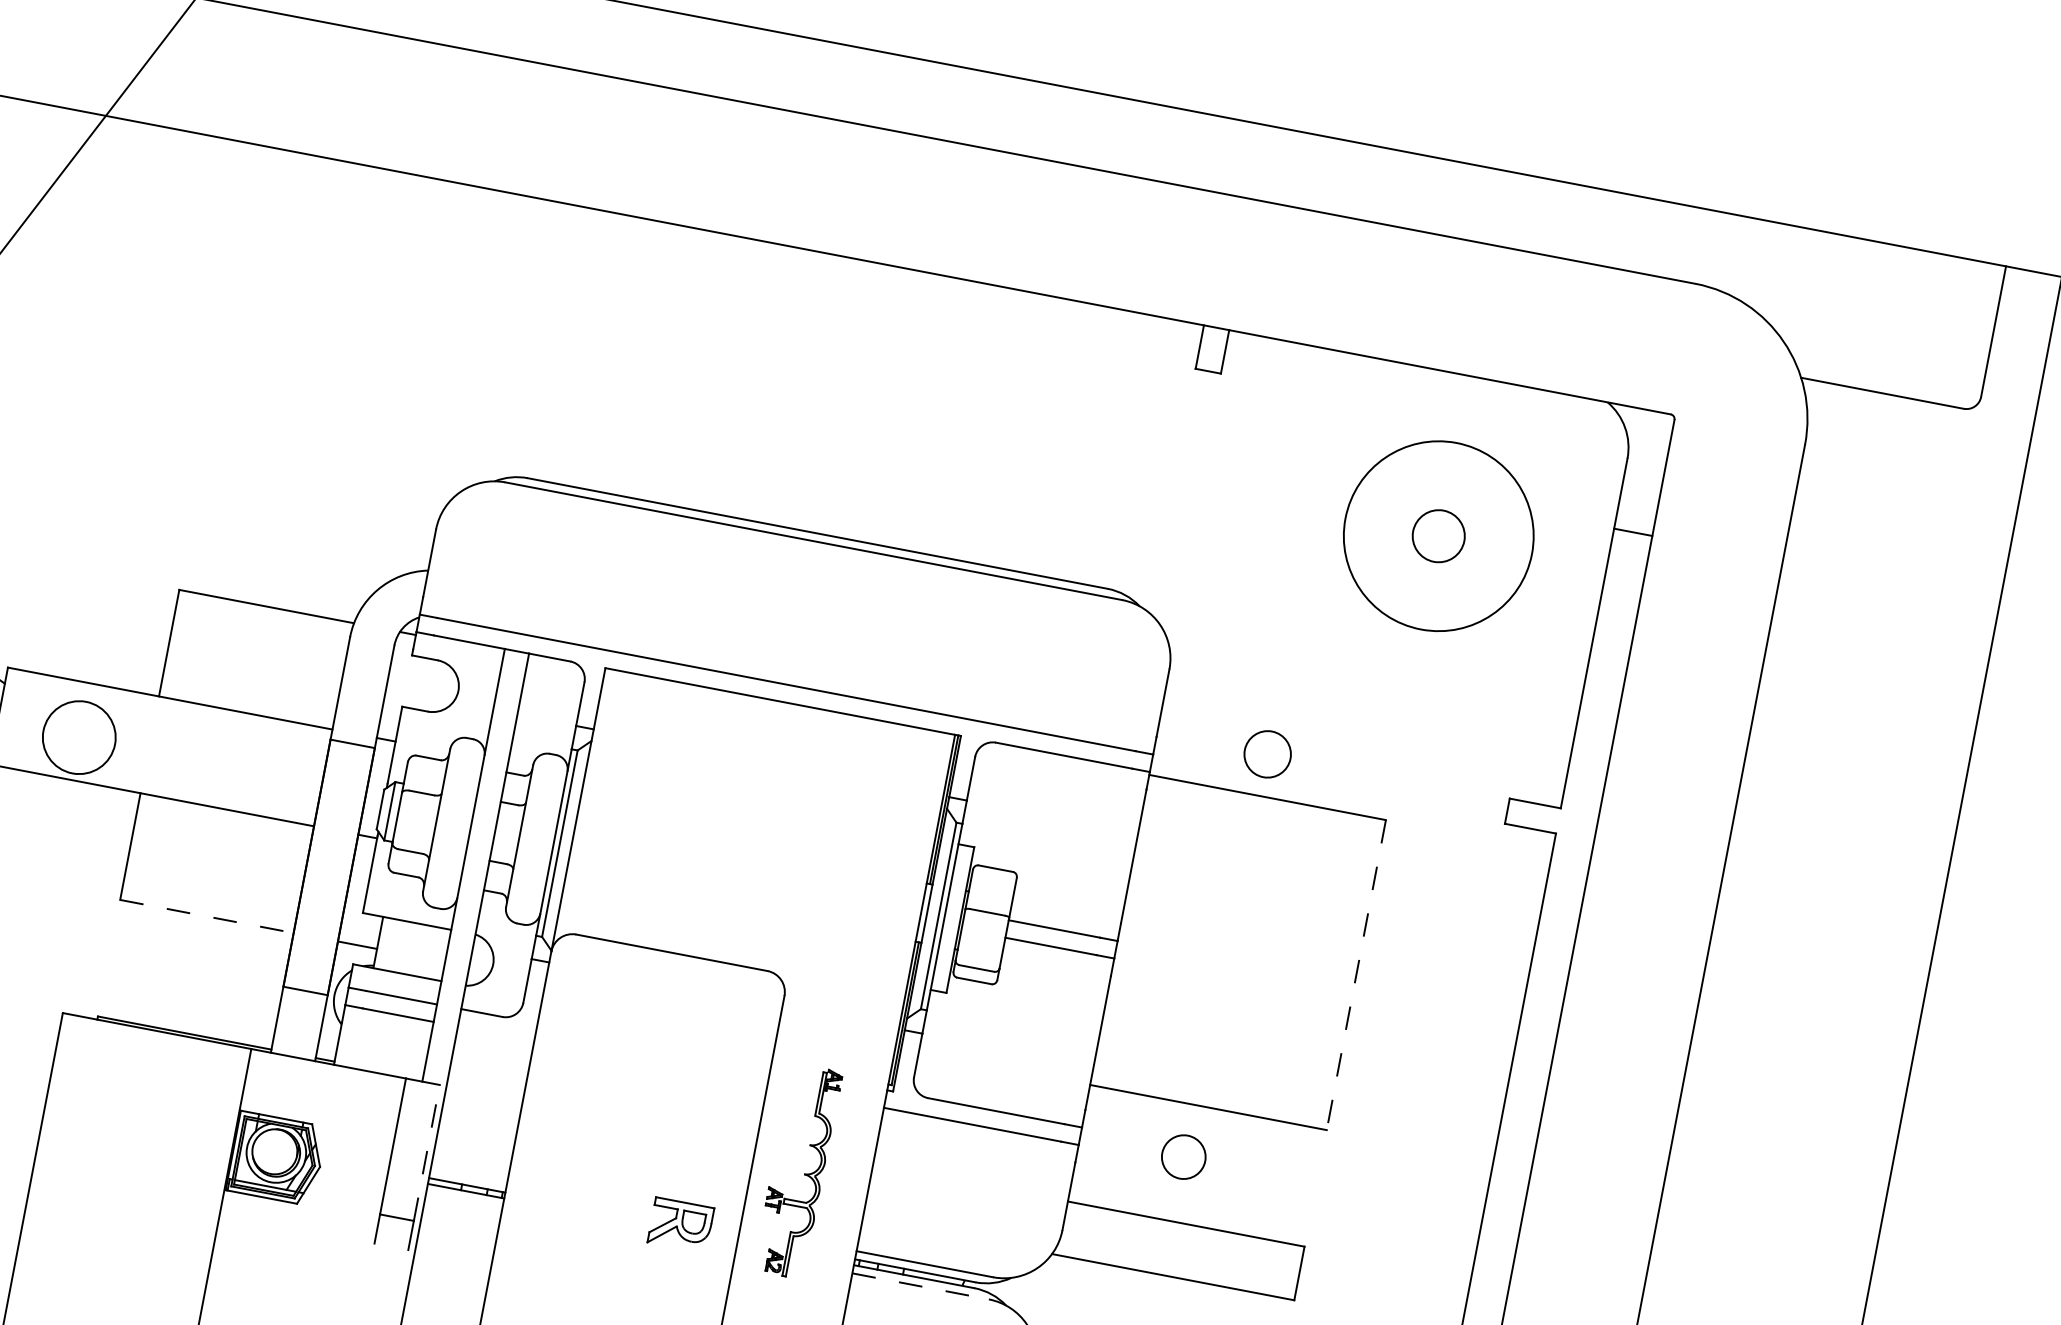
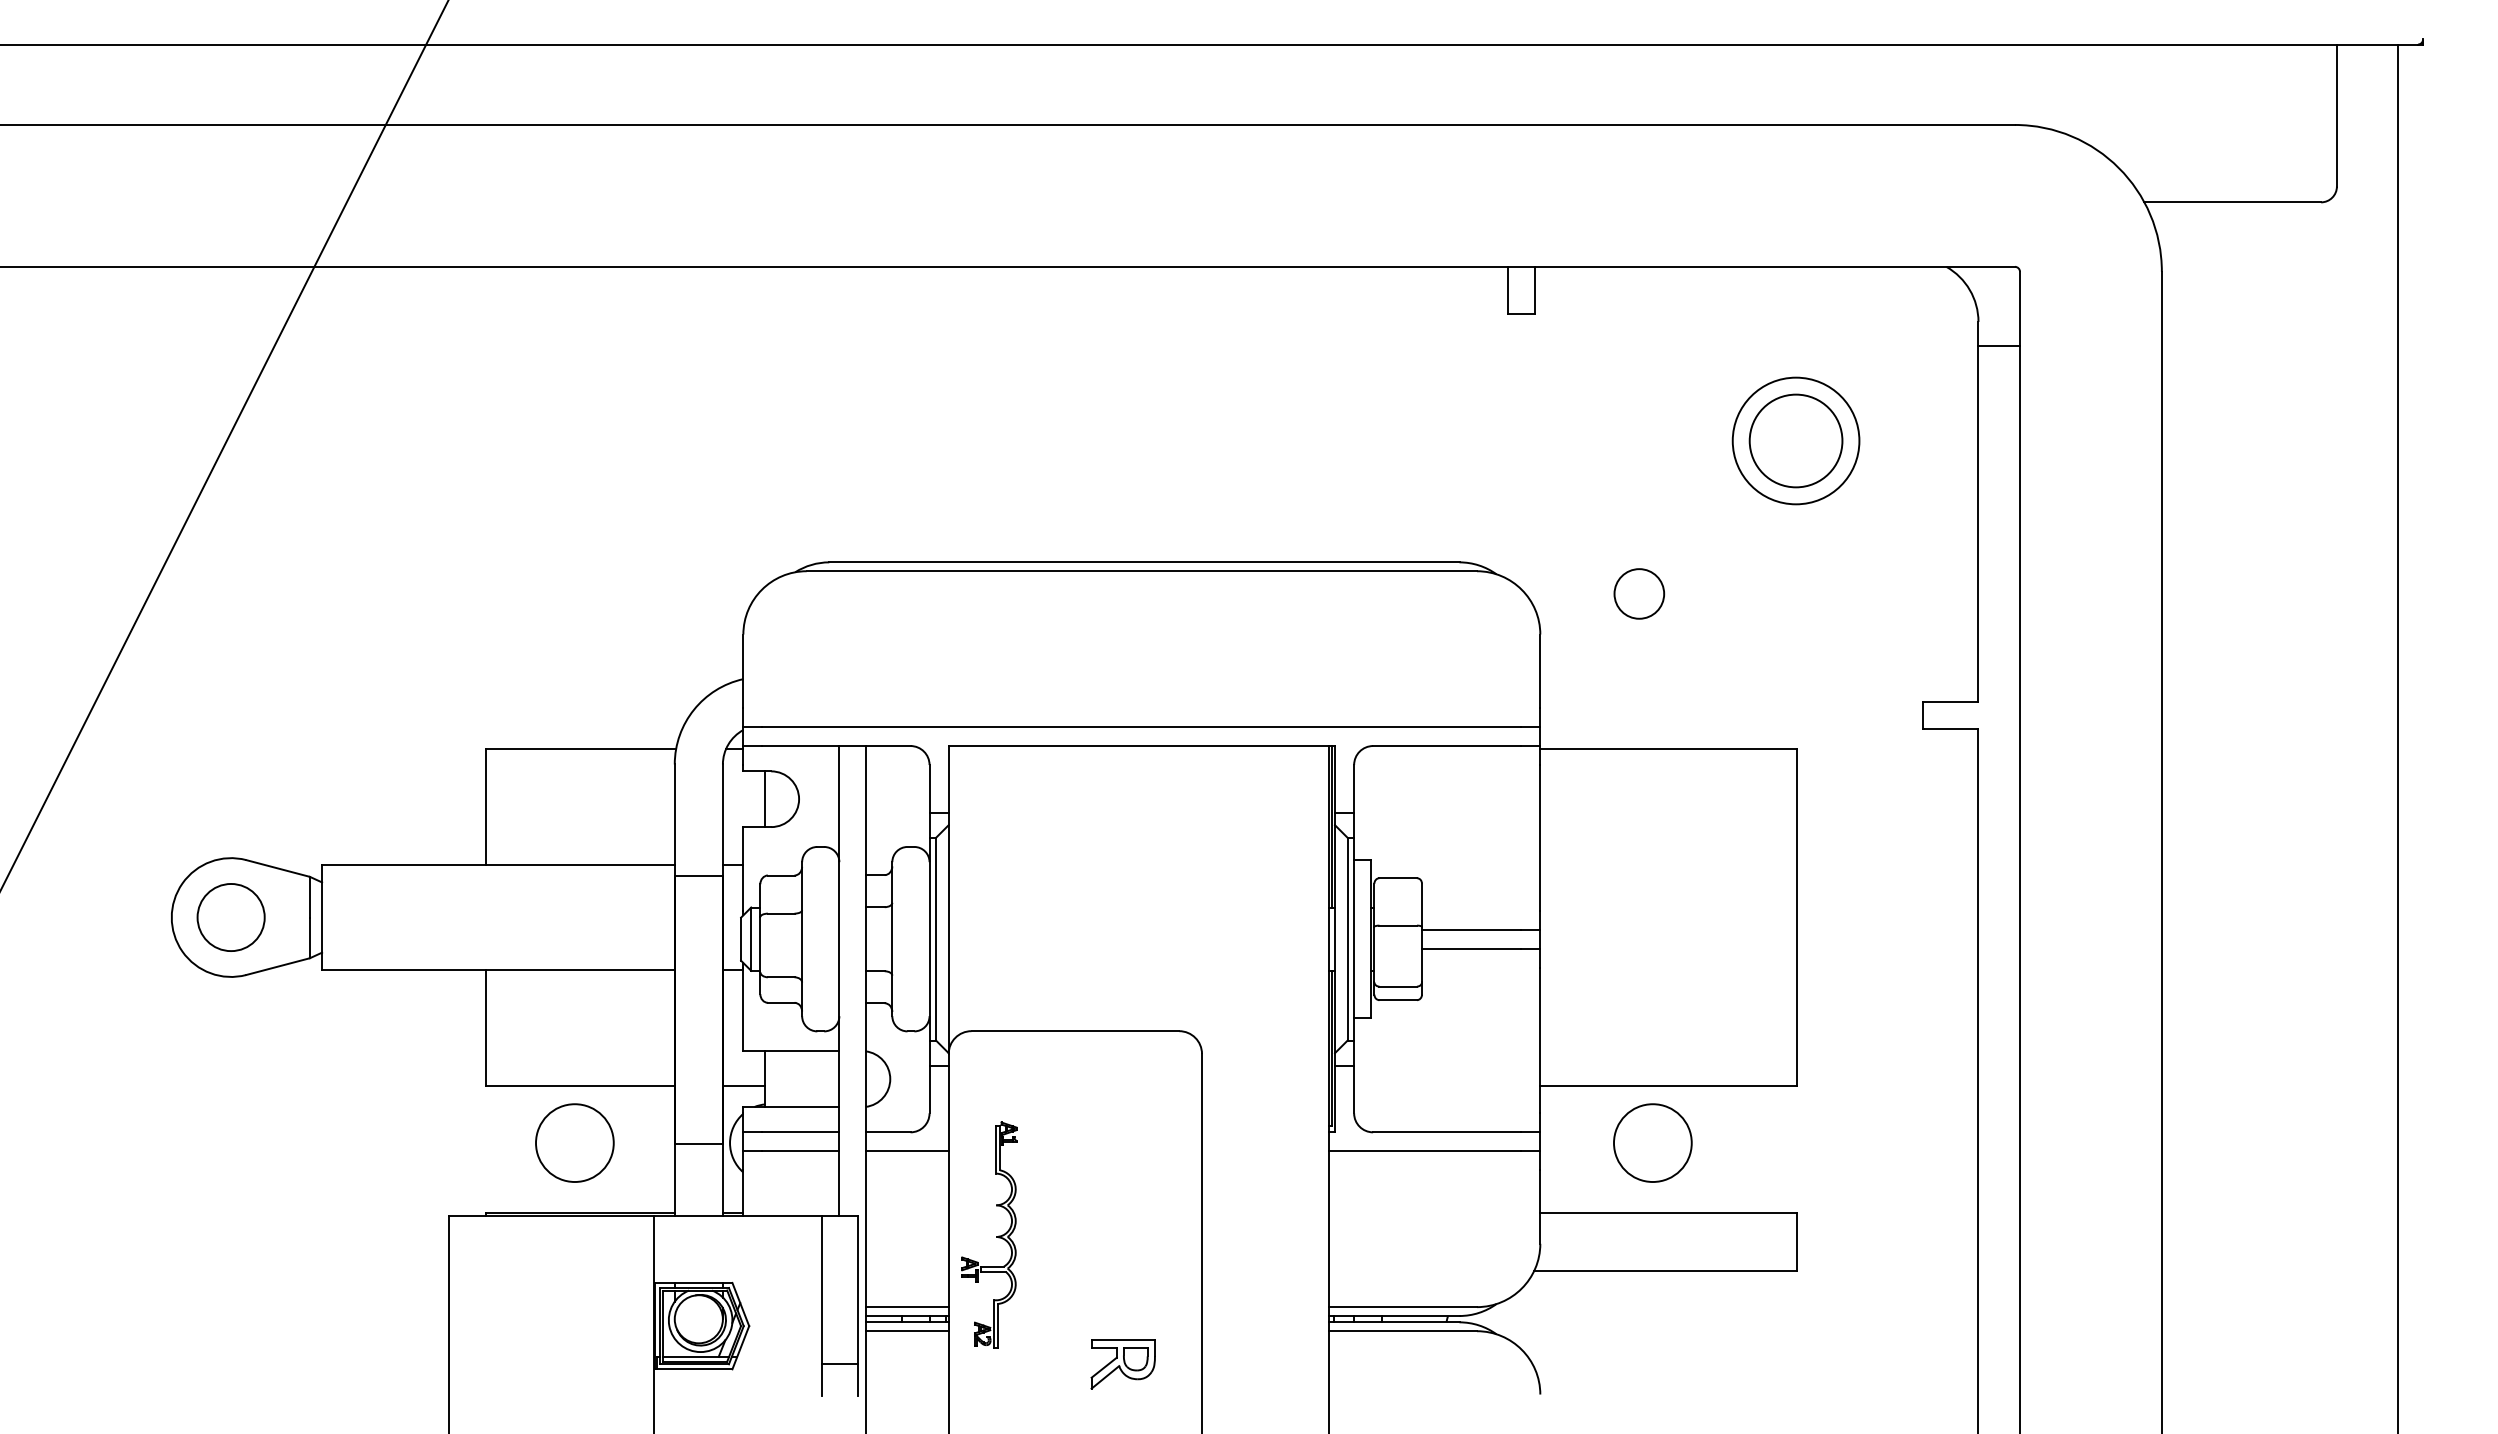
line: (1633, 532) -> (1999, 346), moved
circle: (1438, 535) -> (1795, 440), size x0.62
circle: (1438, 535) -> (1795, 440), size x1.67
line: (427, 685) -> (765, 799), added
circle: (79, 737) -> (574, 1142), moved
circle: (1267, 753) -> (1639, 593), moved
line: (207, 917) -> (581, 1086), dashed -> solid
line: (1356, 975) -> (1797, 918), dashed -> solid
line: (495, 1033) -> (906, 1151), added
line: (426, 1153) -> (858, 1290), dashed -> solid
circle: (1183, 1156) -> (1652, 1142), size x1.67
part: (804, 1173) -> (996, 1236), moved
line: (468, 1177) -> (906, 1307), added
line: (463, 1199) -> (906, 1331), added
part: (680, 1225) -> (1122, 1364), moved
line: (921, 1286) -> (1403, 1331), dashed -> solid

